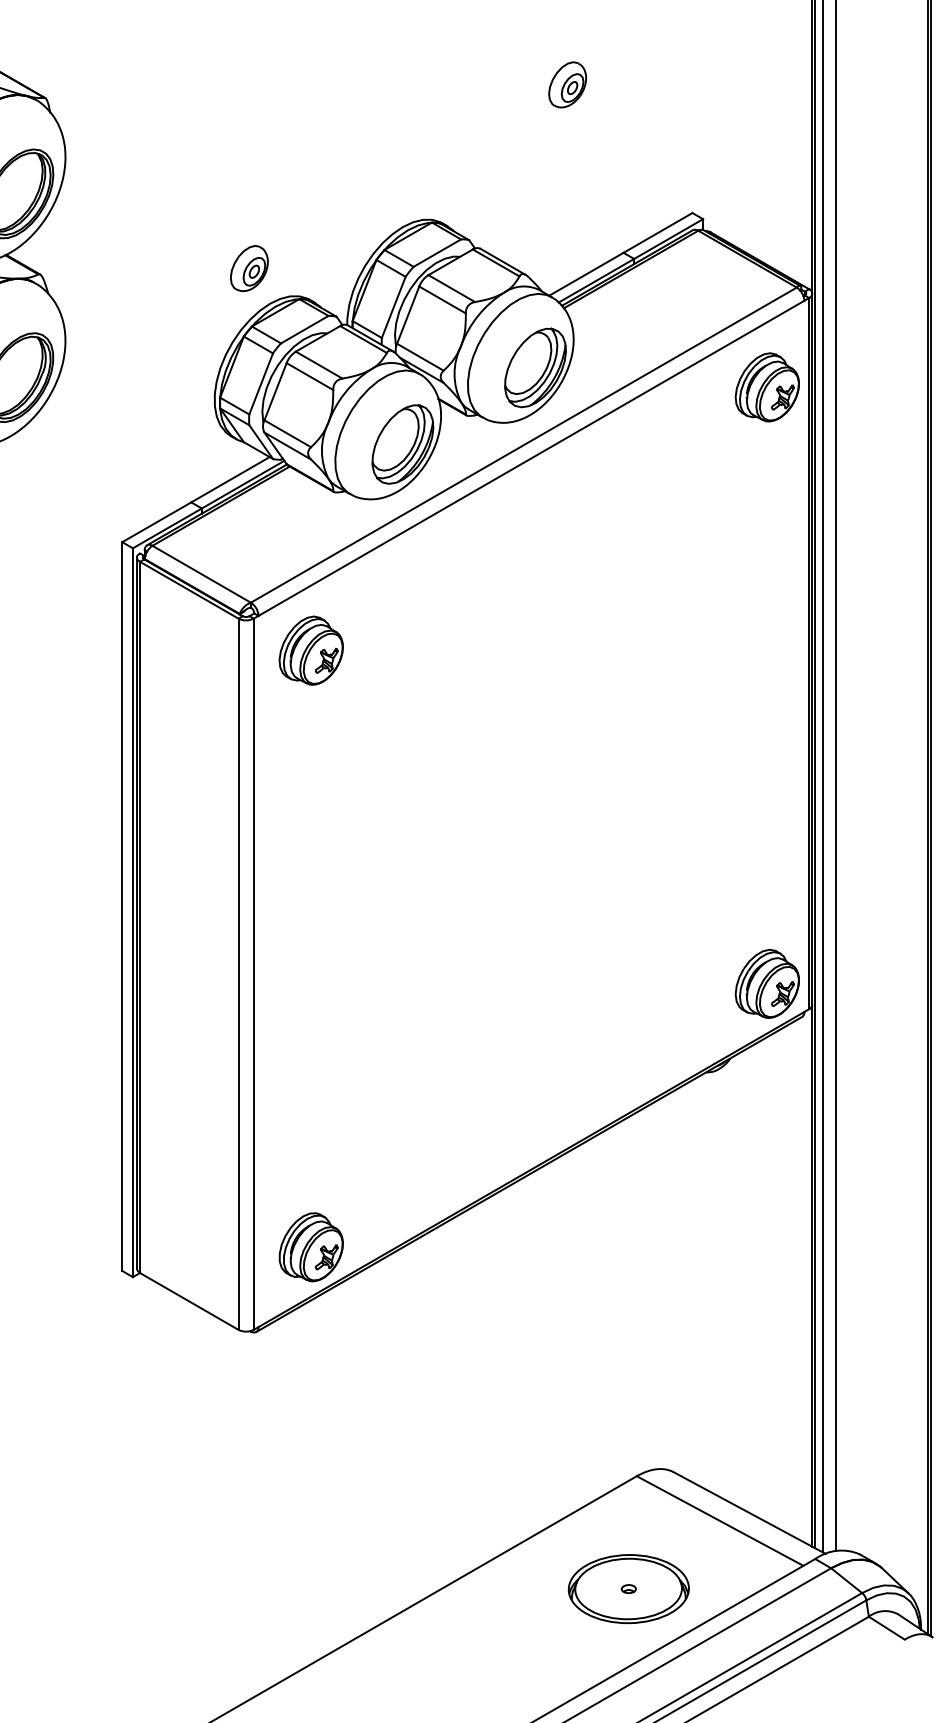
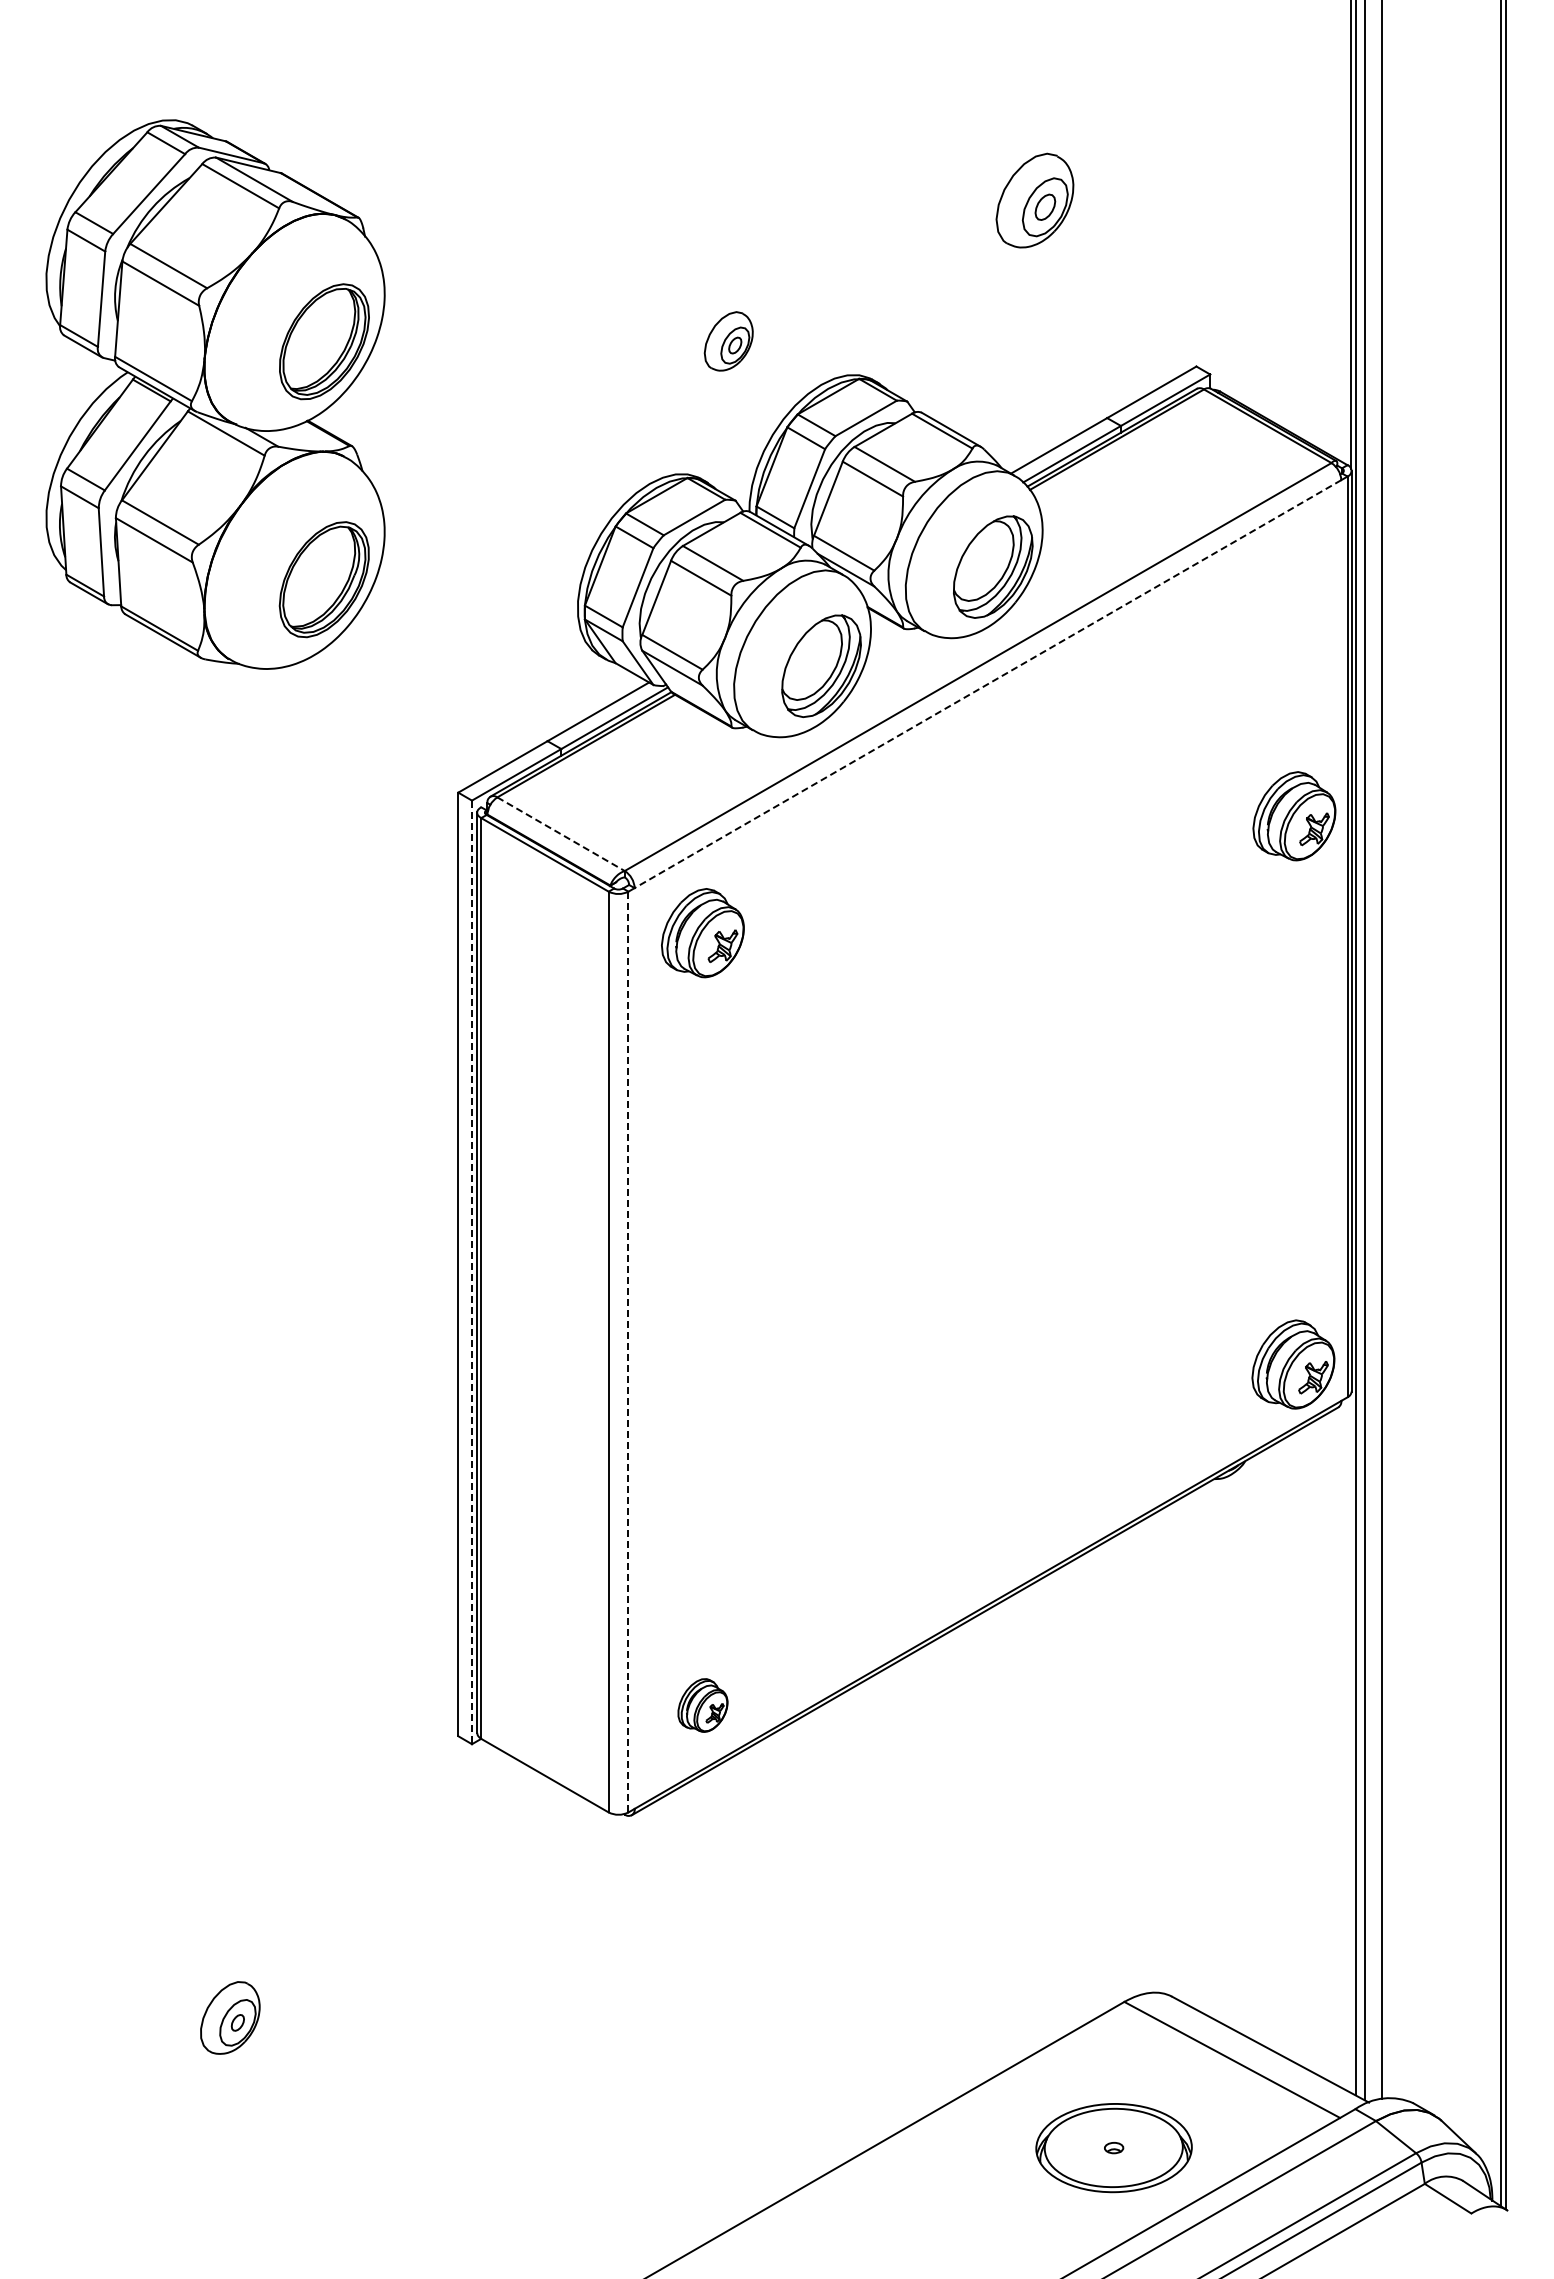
part: (567, 84) -> (1034, 200), size x1.6
part: (249, 268) -> (728, 341), moved
part: (767, 387) -> (1294, 816), moved
line: (531, 458) -> (988, 684), solid -> dashed
line: (202, 574) -> (561, 834), solid -> dashed
line: (133, 912) -> (472, 1272), solid -> dashed
line: (253, 974) -> (628, 1352), solid -> dashed
part: (310, 1247) -> (702, 1705), size x0.6
line: (812, 1276) -> (1351, 1743), removed

